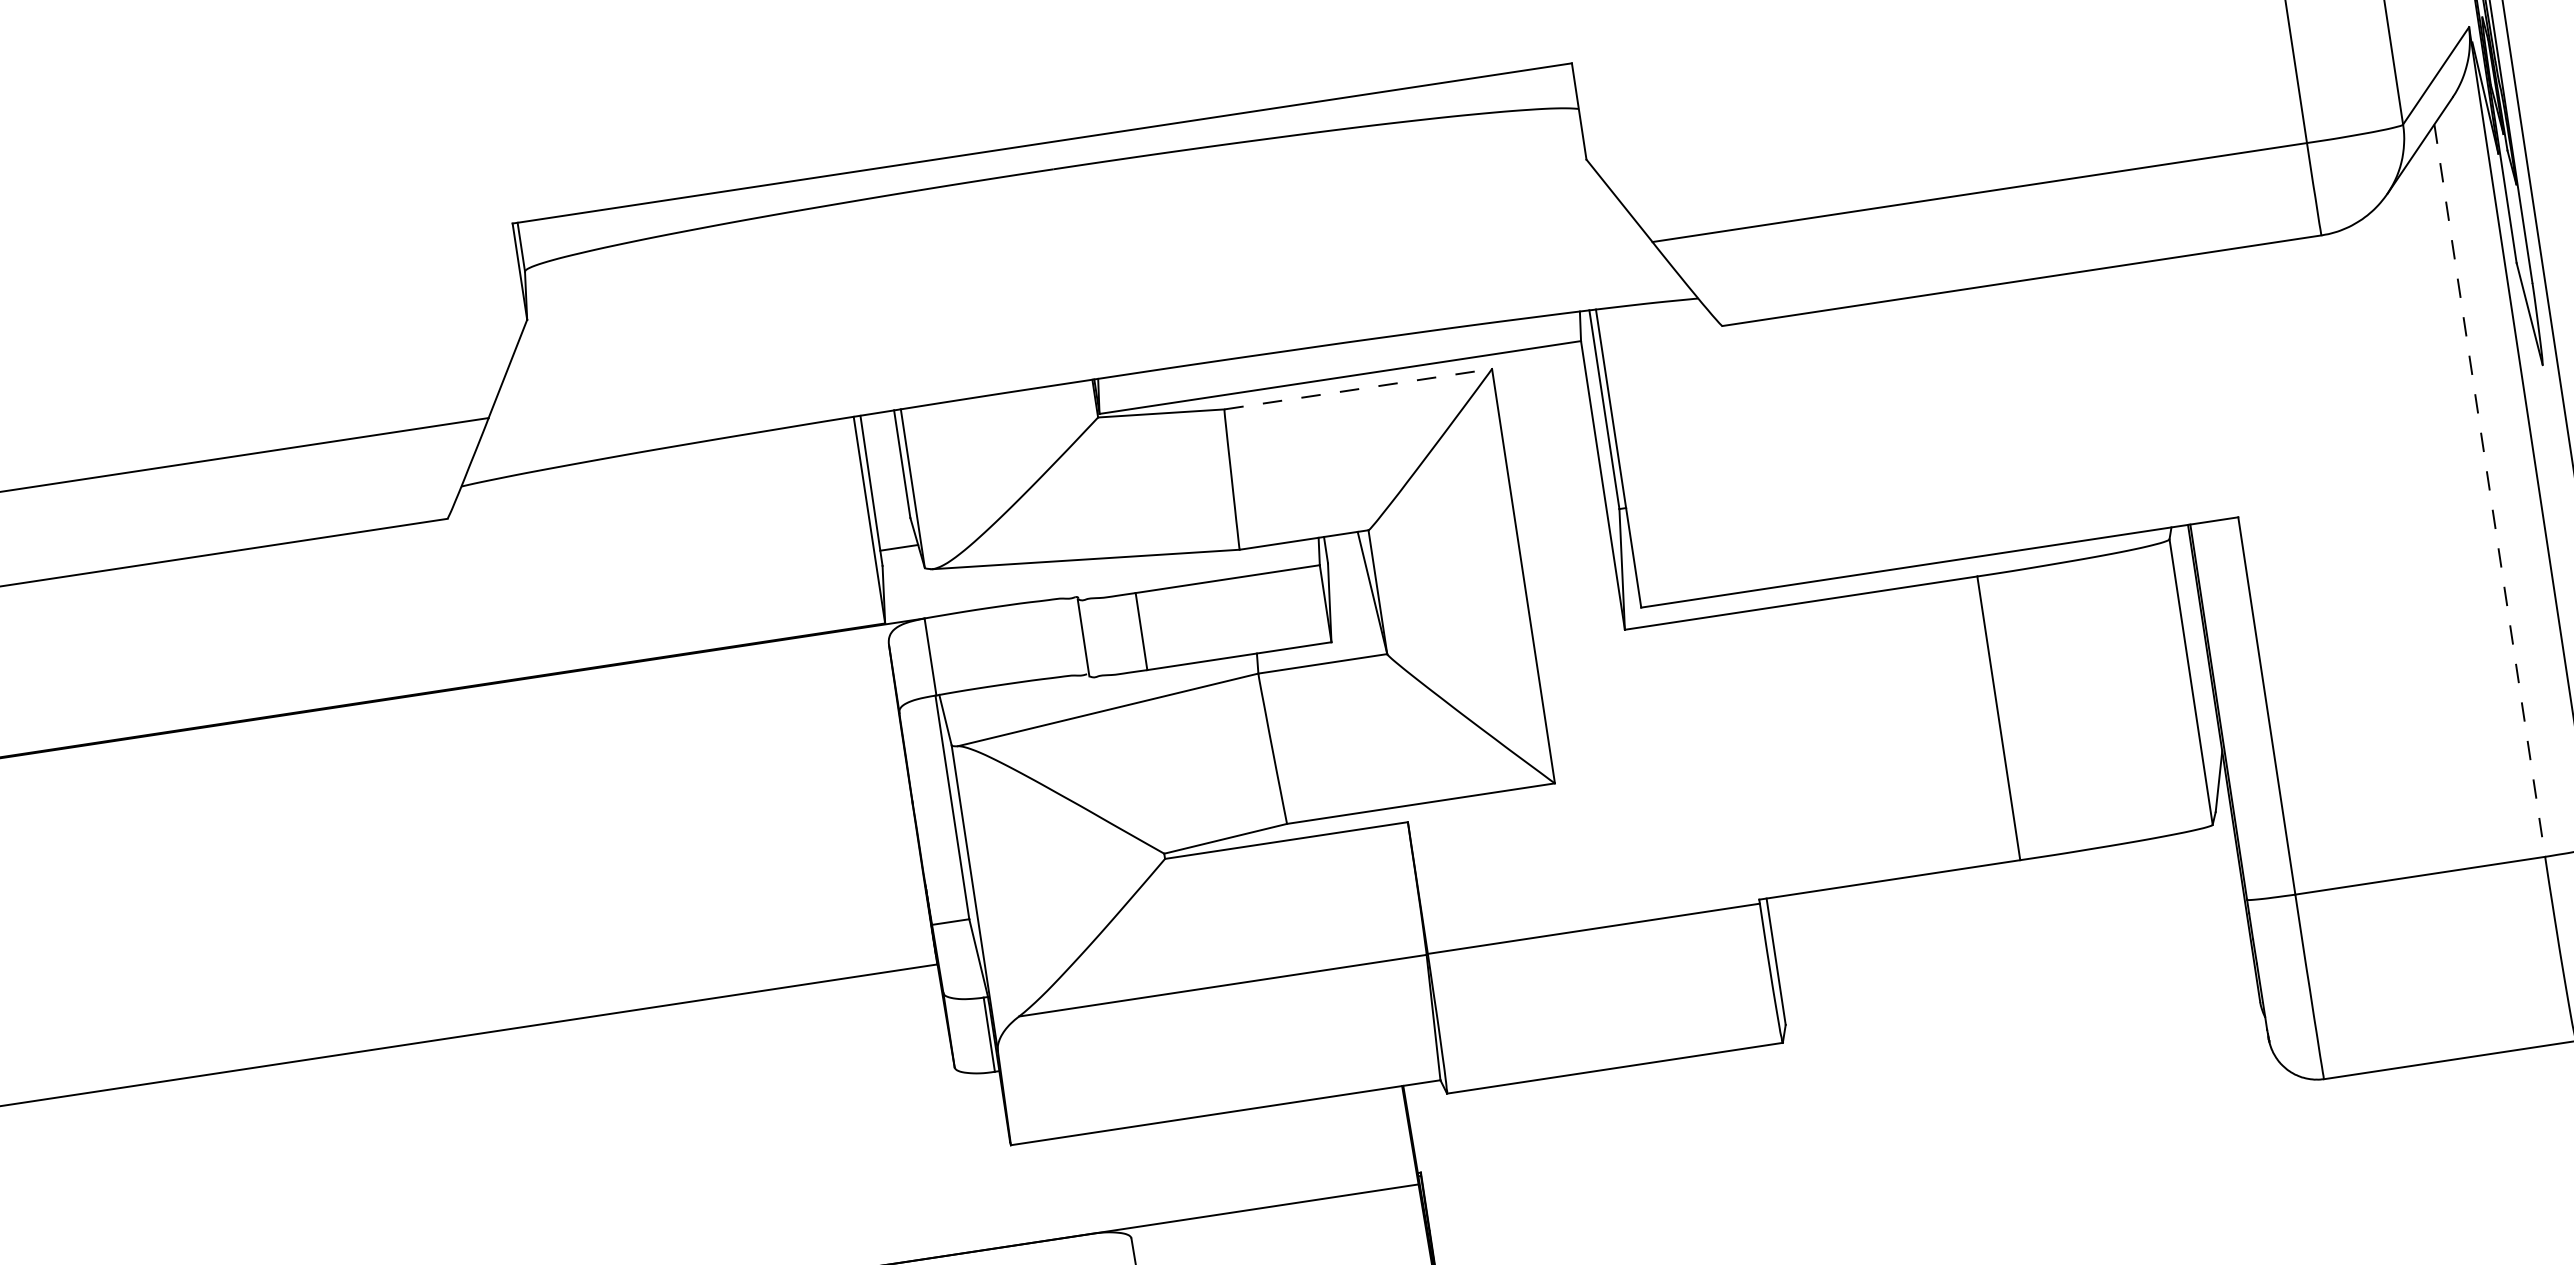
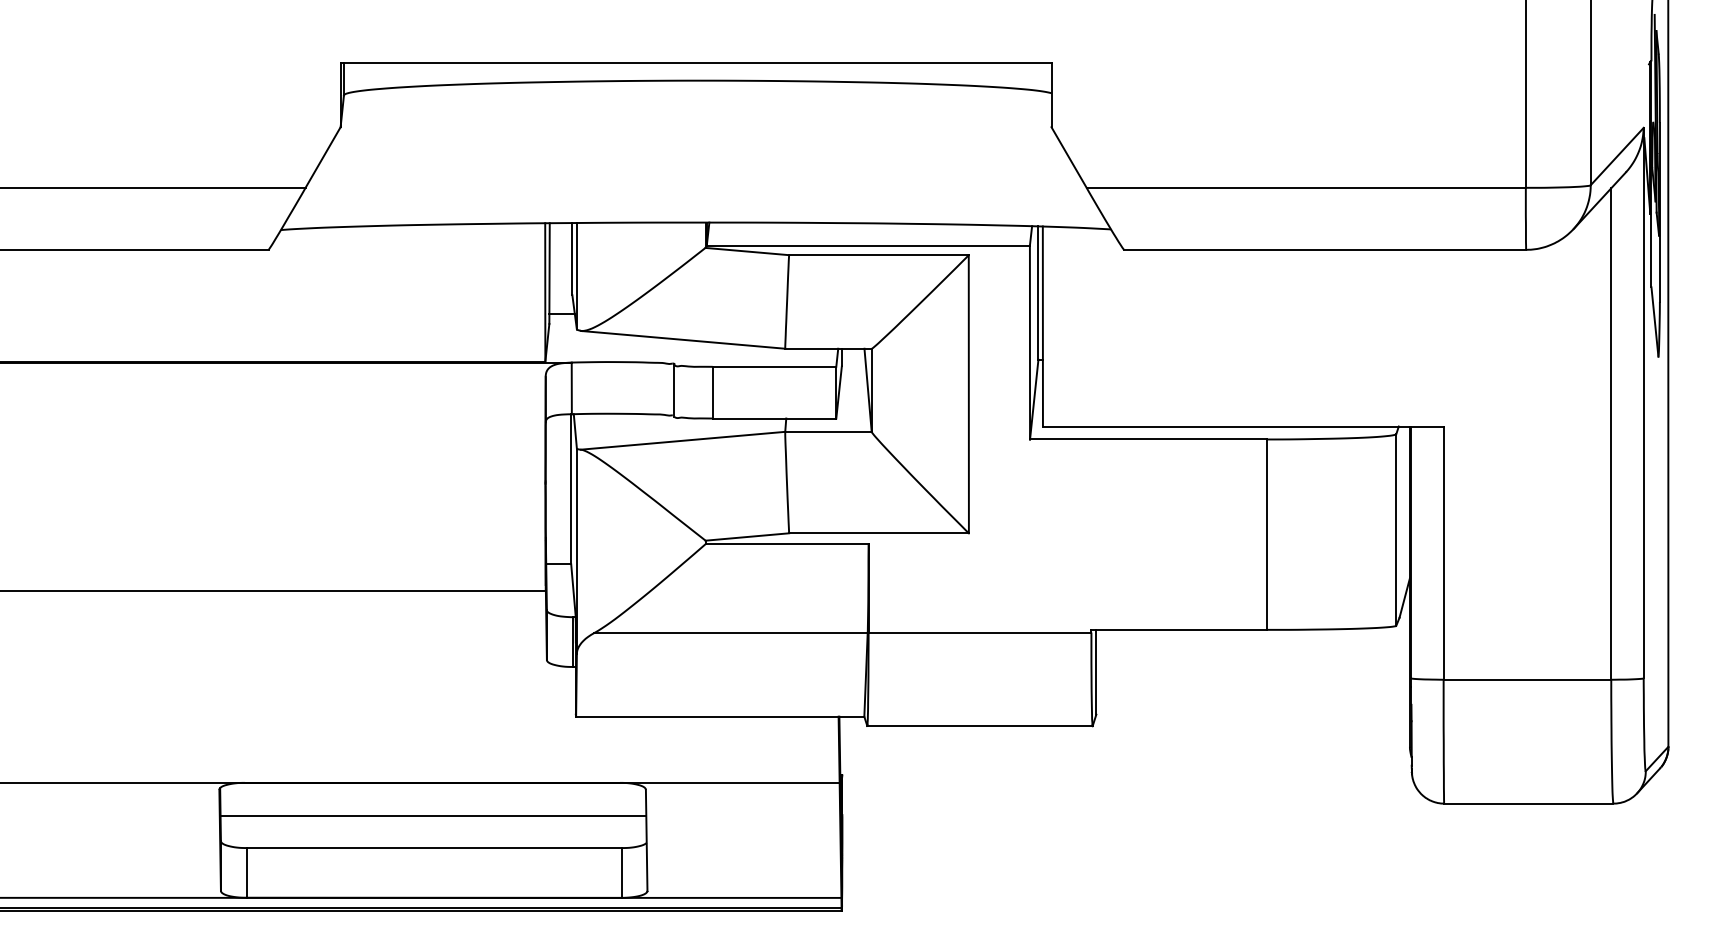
line: (1357, 389) -> (878, 255), dashed -> solid
line: (2490, 491) -> (1611, 434), dashed -> solid

